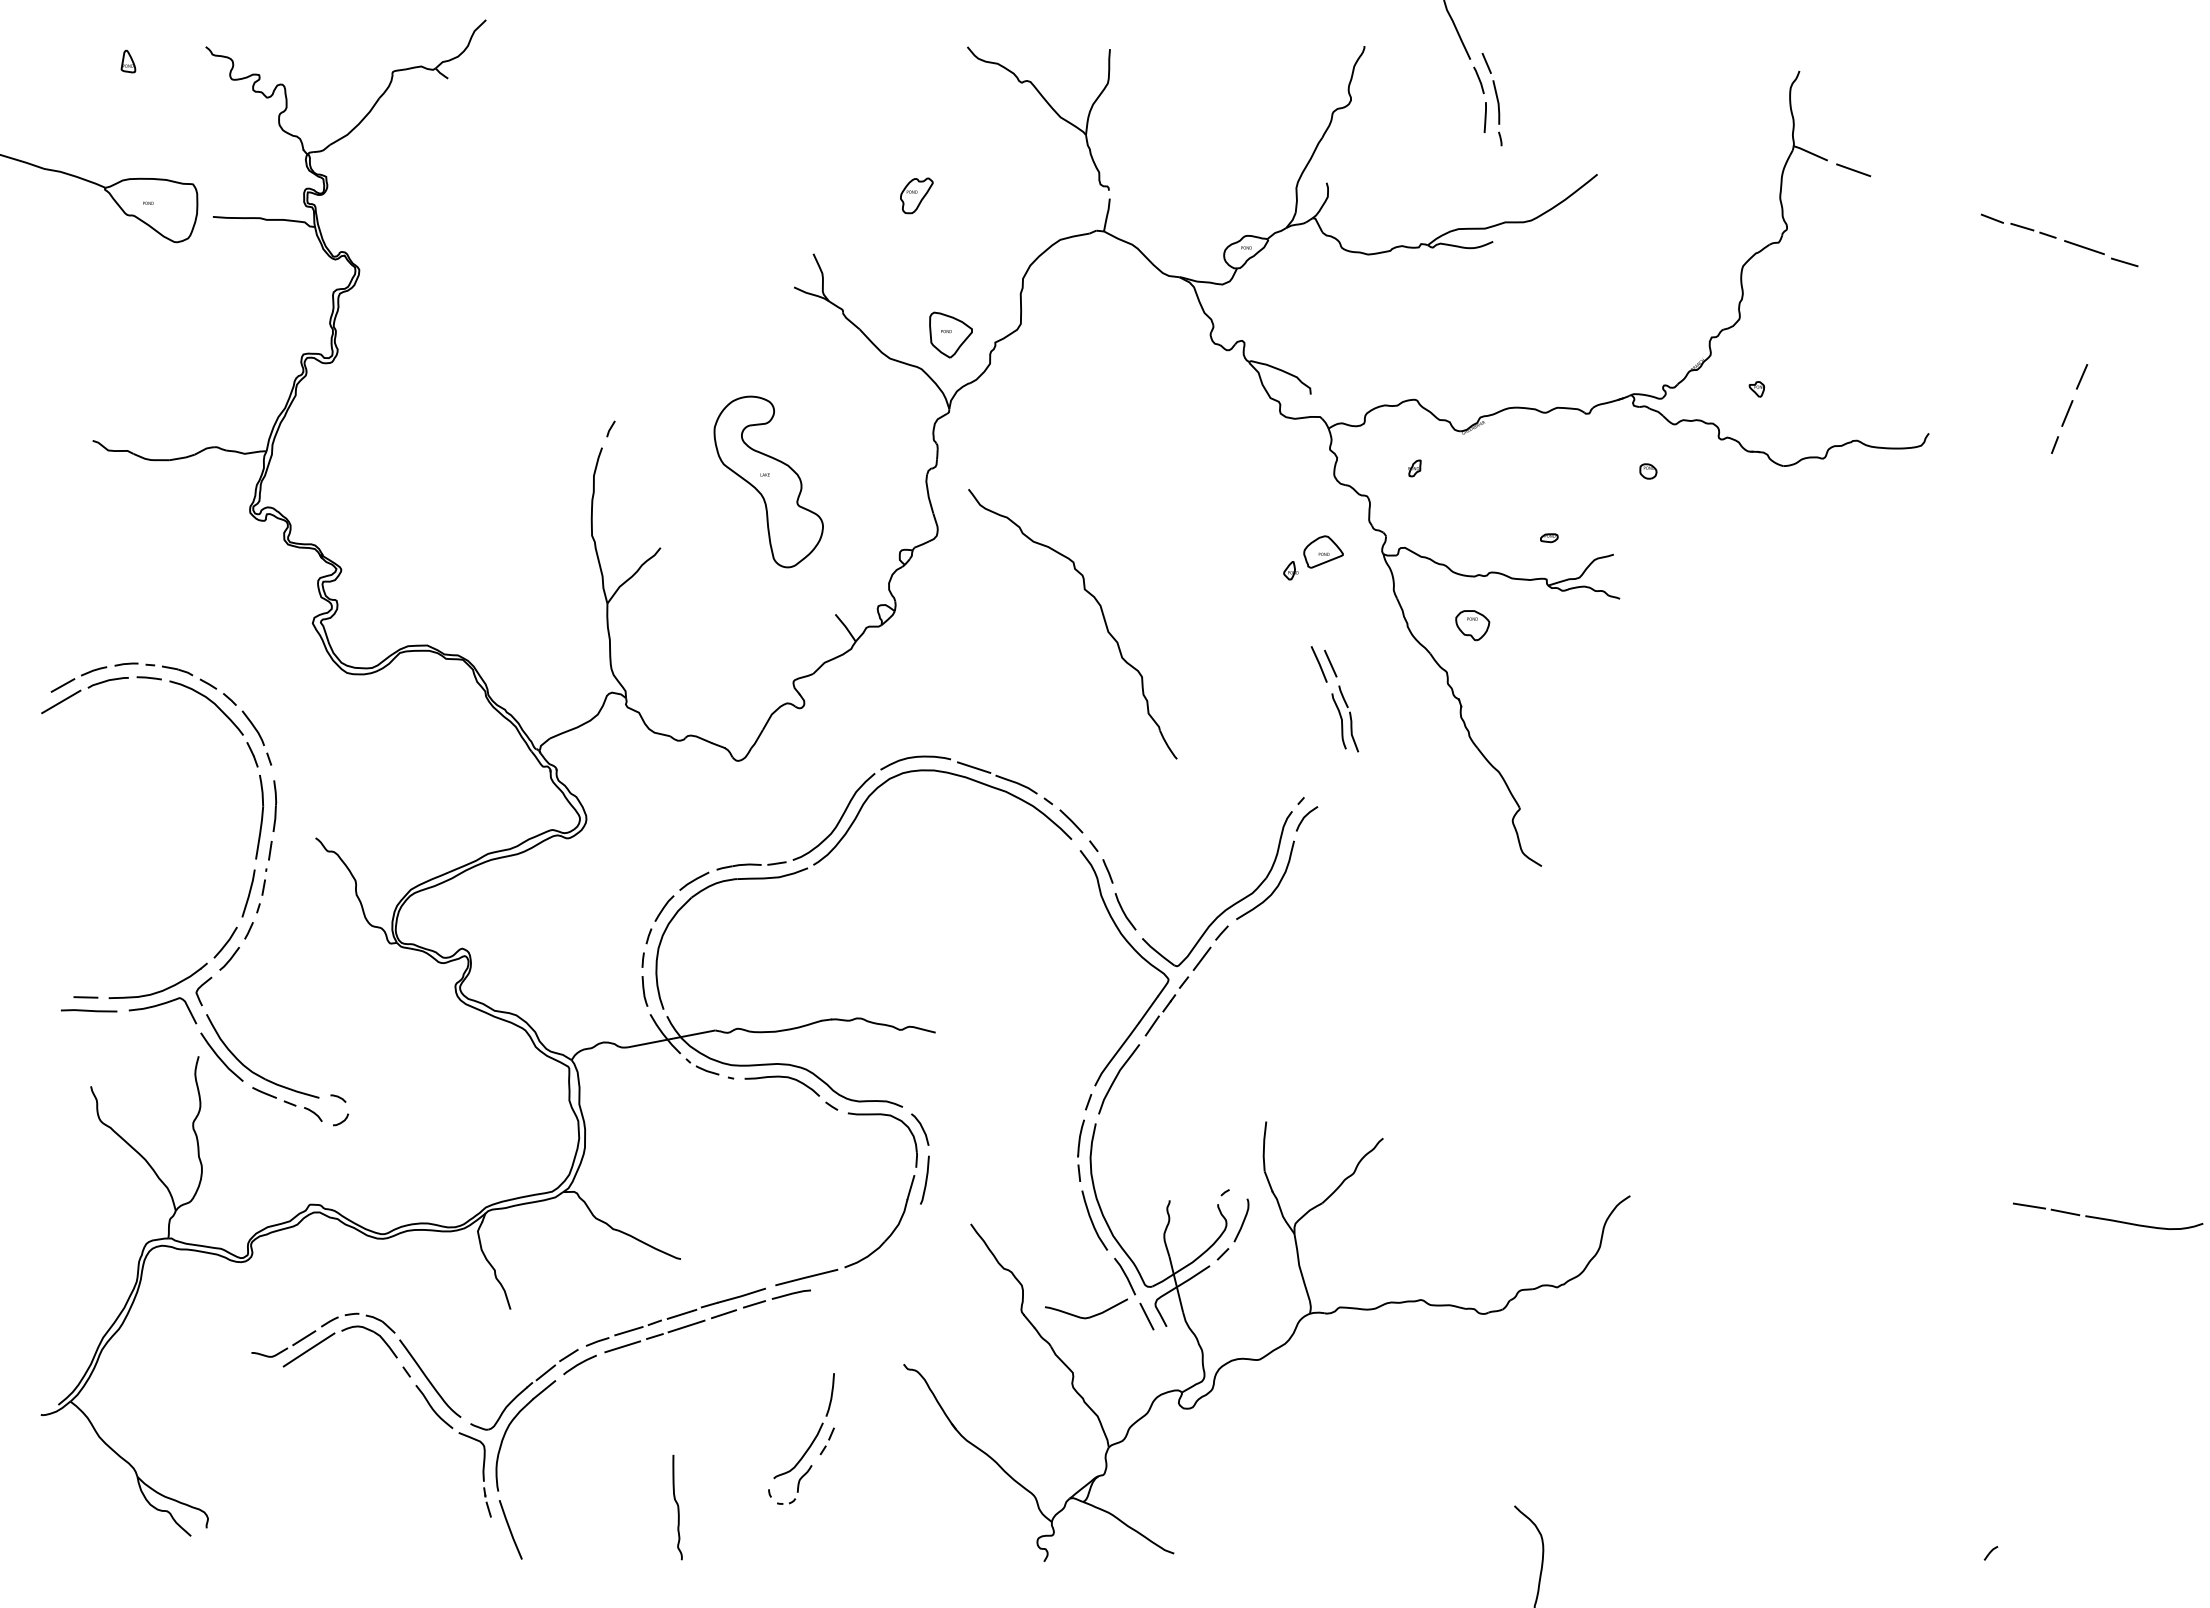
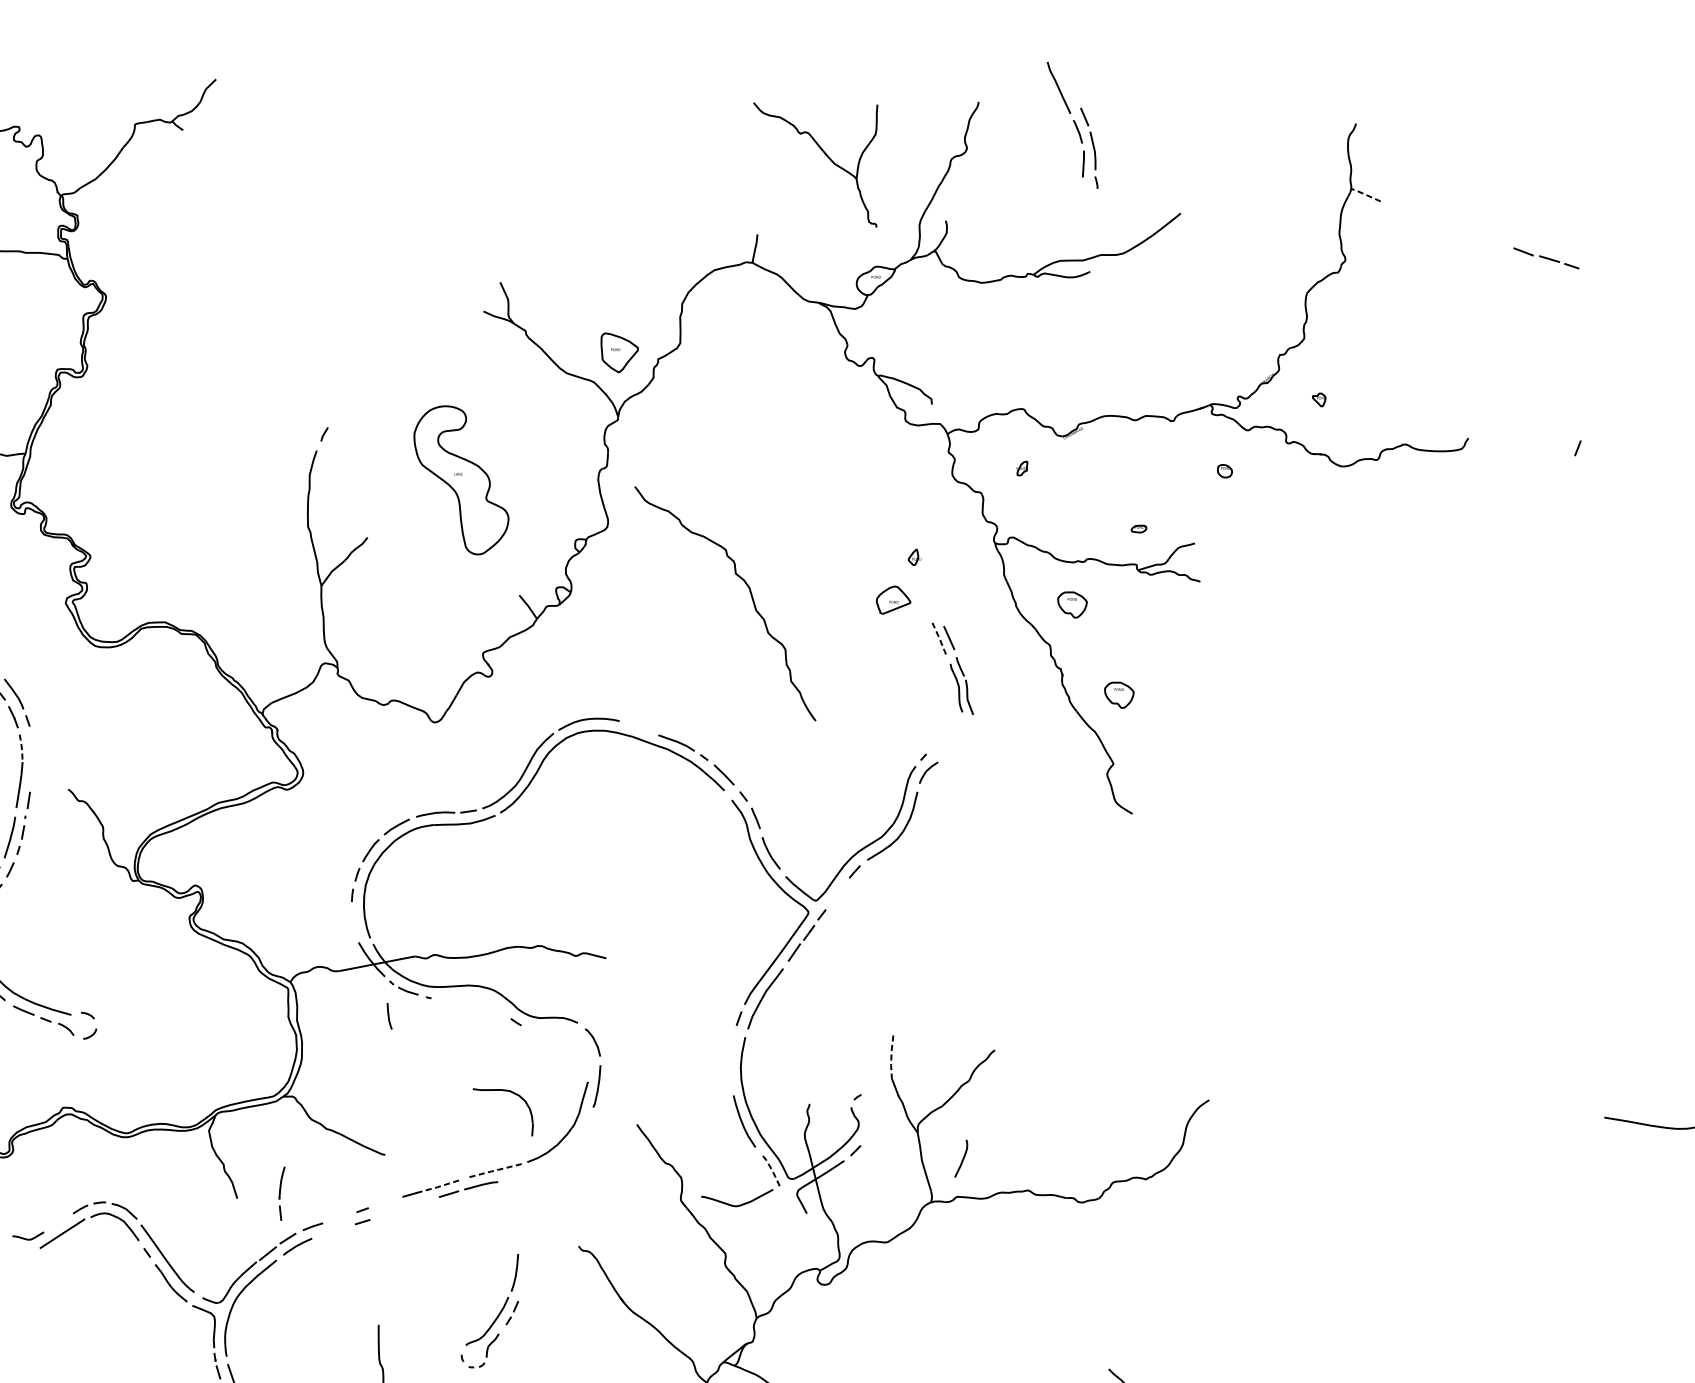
part: (1049, 106) -> (824, 154), moved
line: (1809, 152) -> (1364, 194), solid -> dashed
line: (1853, 170) -> (1403, 209), removed
part: (916, 195) -> (589, 231), removed
line: (2084, 247) -> (1603, 276), removed
line: (2124, 262) -> (1638, 289), removed
line: (2081, 376) -> (1600, 388), removed
line: (2067, 413) -> (1588, 420), removed
part: (1323, 551) -> (893, 599), moved
line: (1319, 664) -> (939, 638), solid -> dashed
part: (1526, 729) -> (1119, 695), added
line: (973, 767) -> (639, 728), removed
line: (262, 790) -> (22, 748), solid -> dashed
part: (274, 805) -> (32, 761), removed
line: (1201, 958) -> (837, 893), removed
line: (644, 991) -> (389, 1016), moved
curve: (782, 1077) -> (473, 997), removed
part: (888, 1116) -> (508, 1091), moved
line: (1264, 1146) -> (891, 1057), solid -> dashed
part: (1080, 1150) -> (281, 1193), moved
line: (2029, 1205) -> (1555, 1108), removed
line: (2065, 1212) -> (1587, 1114), removed
curve: (1242, 1221) -> (962, 1159), moved
line: (1126, 1276) -> (771, 1170), solid -> dashed
line: (806, 1277) -> (494, 1170), solid -> dashed
line: (741, 1296) -> (437, 1187), solid -> dashed
line: (681, 1313) -> (385, 1202), removed
line: (723, 1314) -> (422, 1202), removed
line: (1146, 1316) -> (789, 1204), removed
line: (686, 1326) -> (390, 1213), removed
line: (628, 1331) -> (339, 1217), removed
line: (304, 1338) -> (58, 1223), removed
line: (622, 1346) -> (334, 1230), removed

